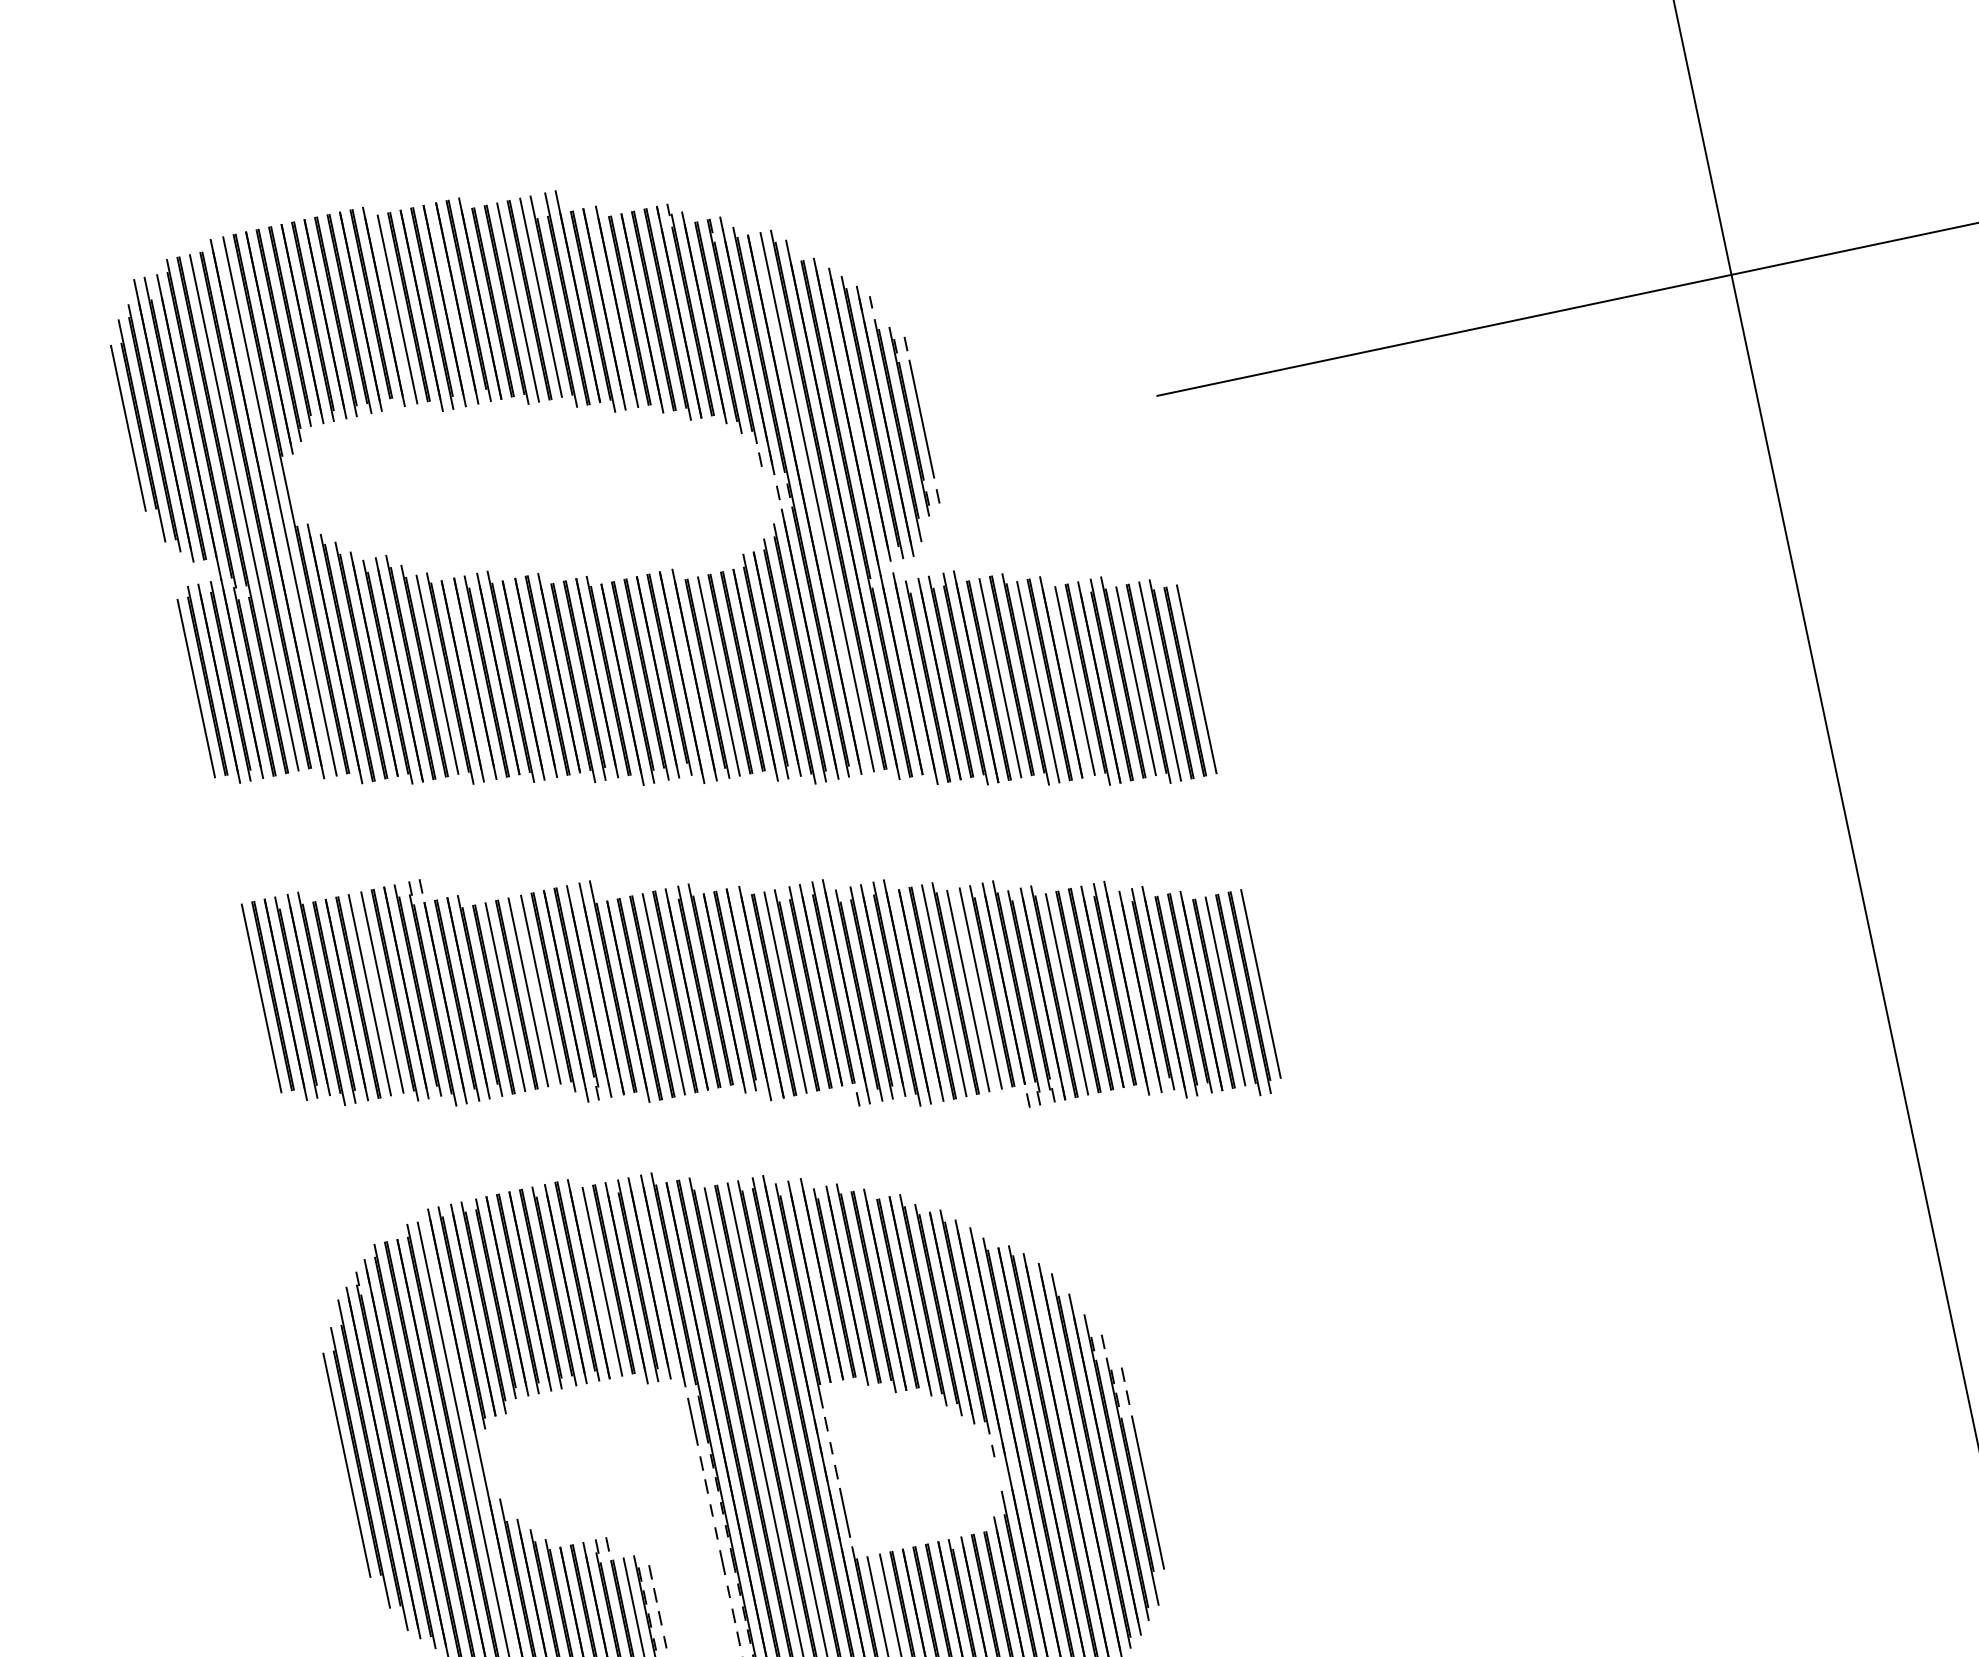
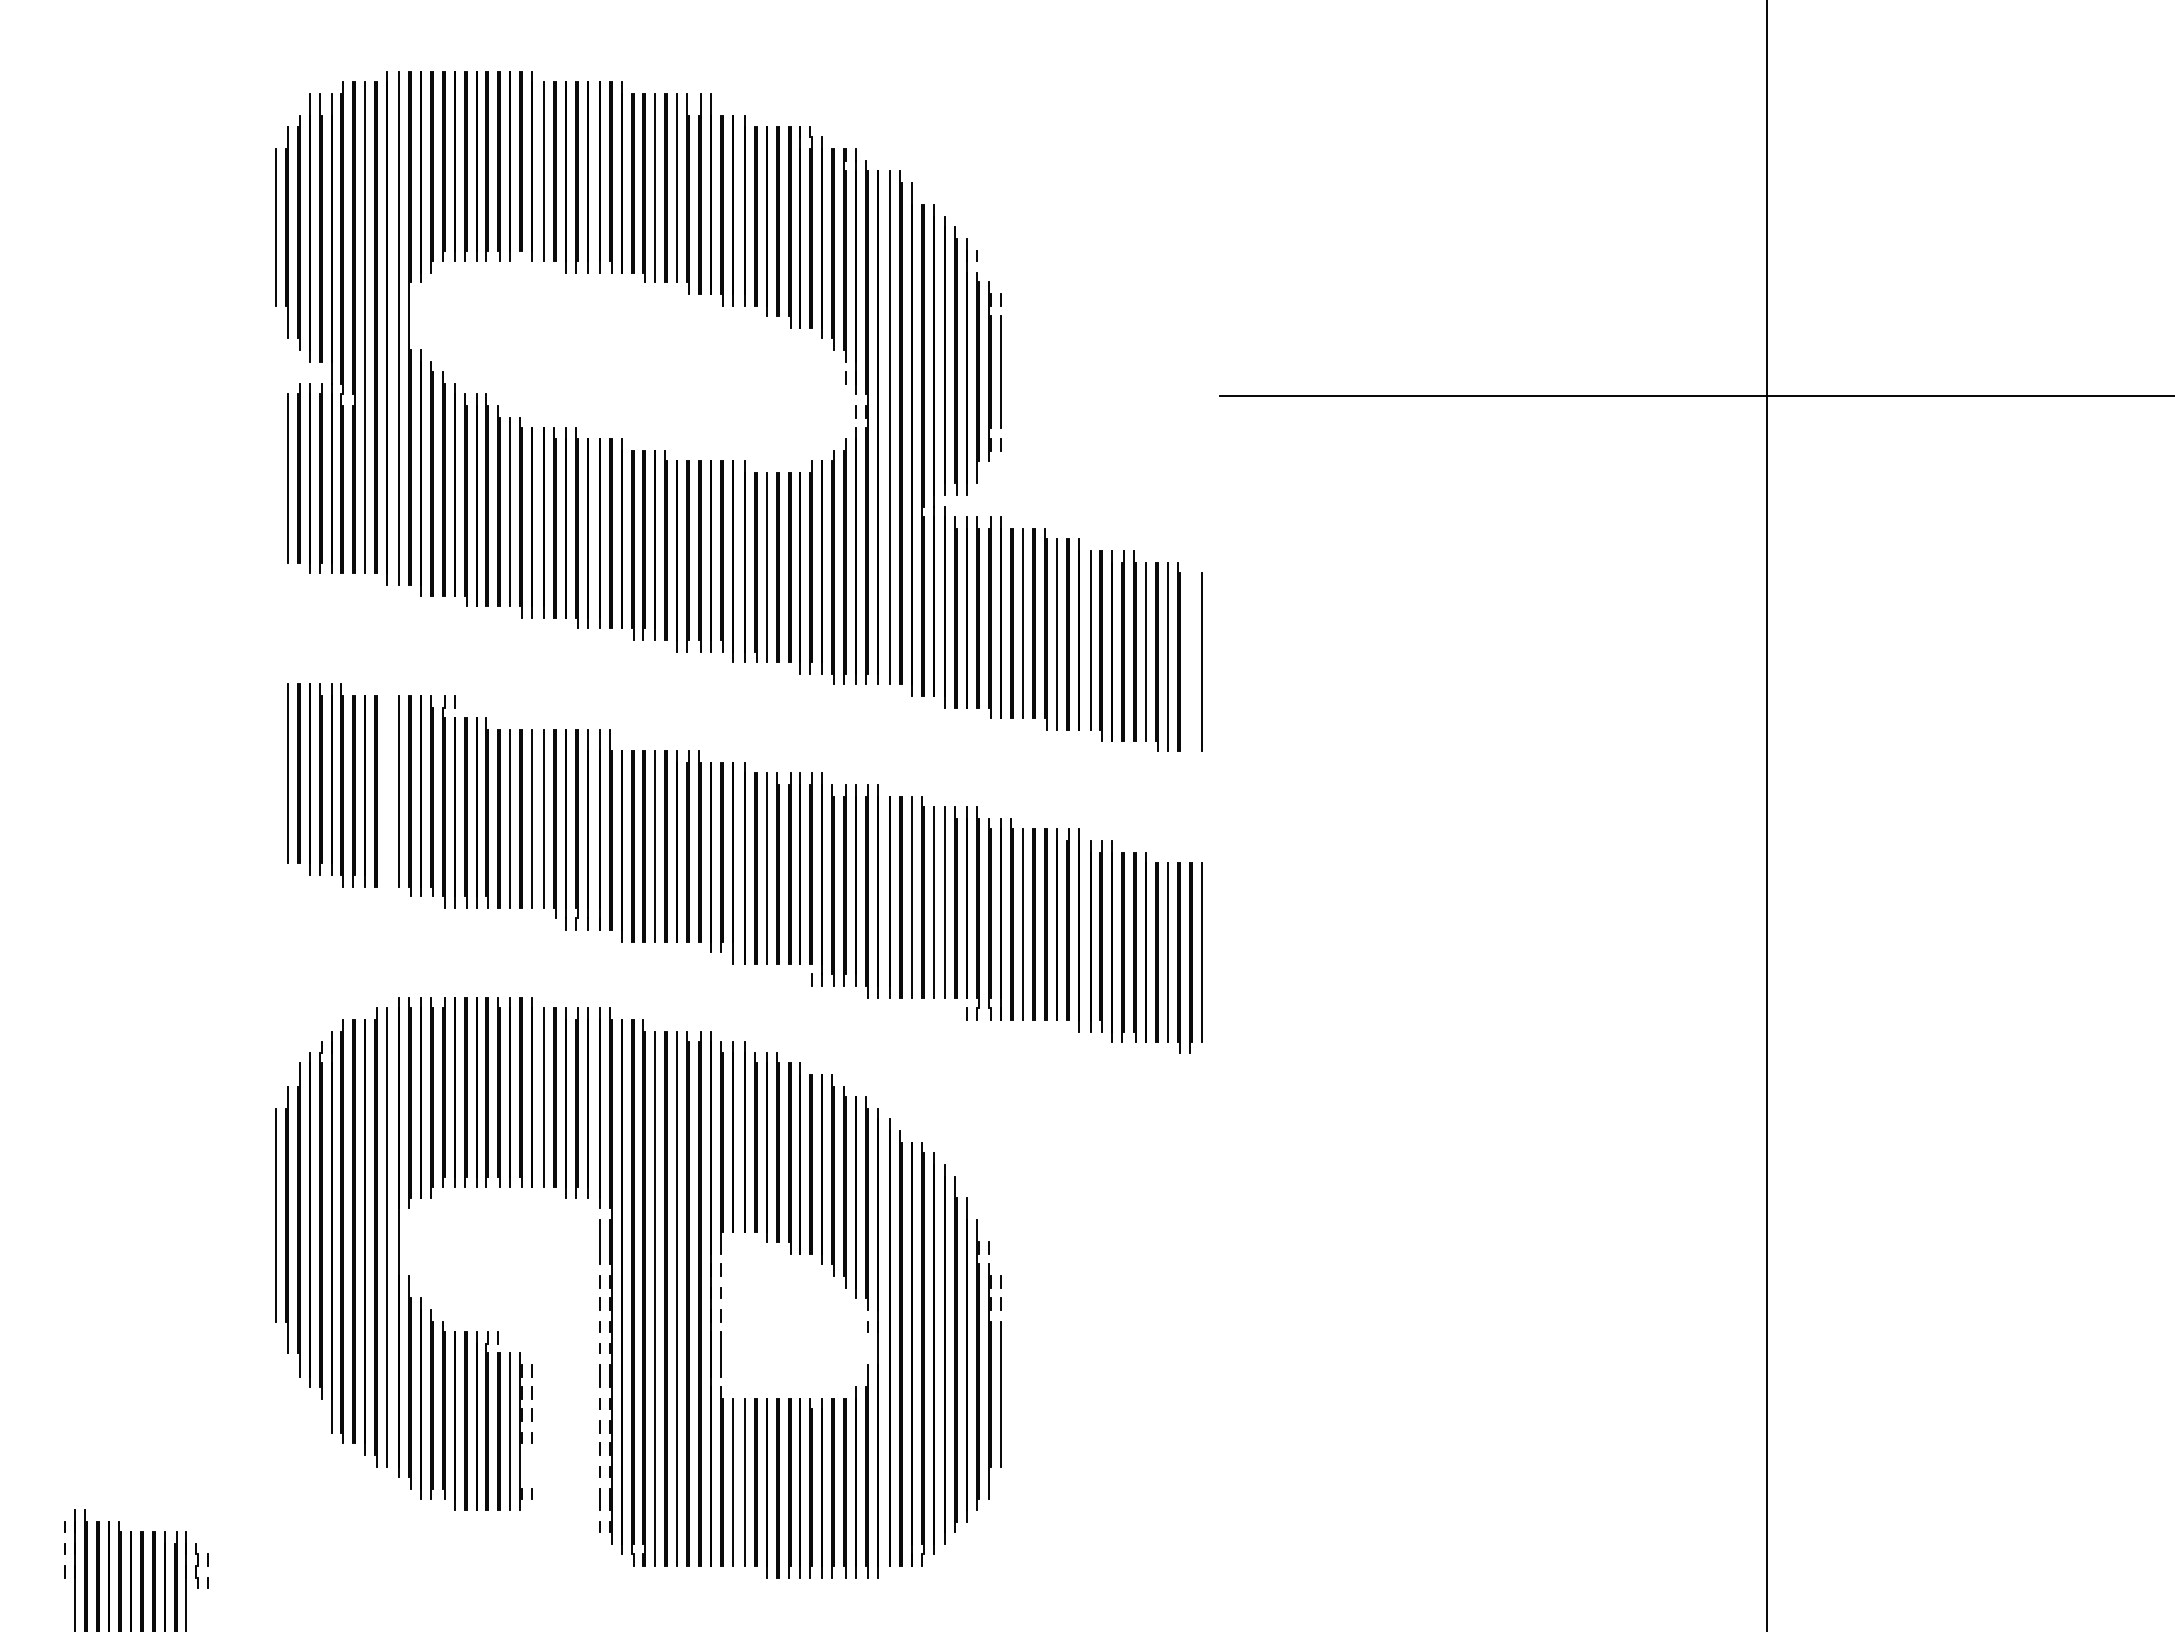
line: (1184, 681) -> (1190, 661), removed
line: (370, 994) -> (387, 790), removed

